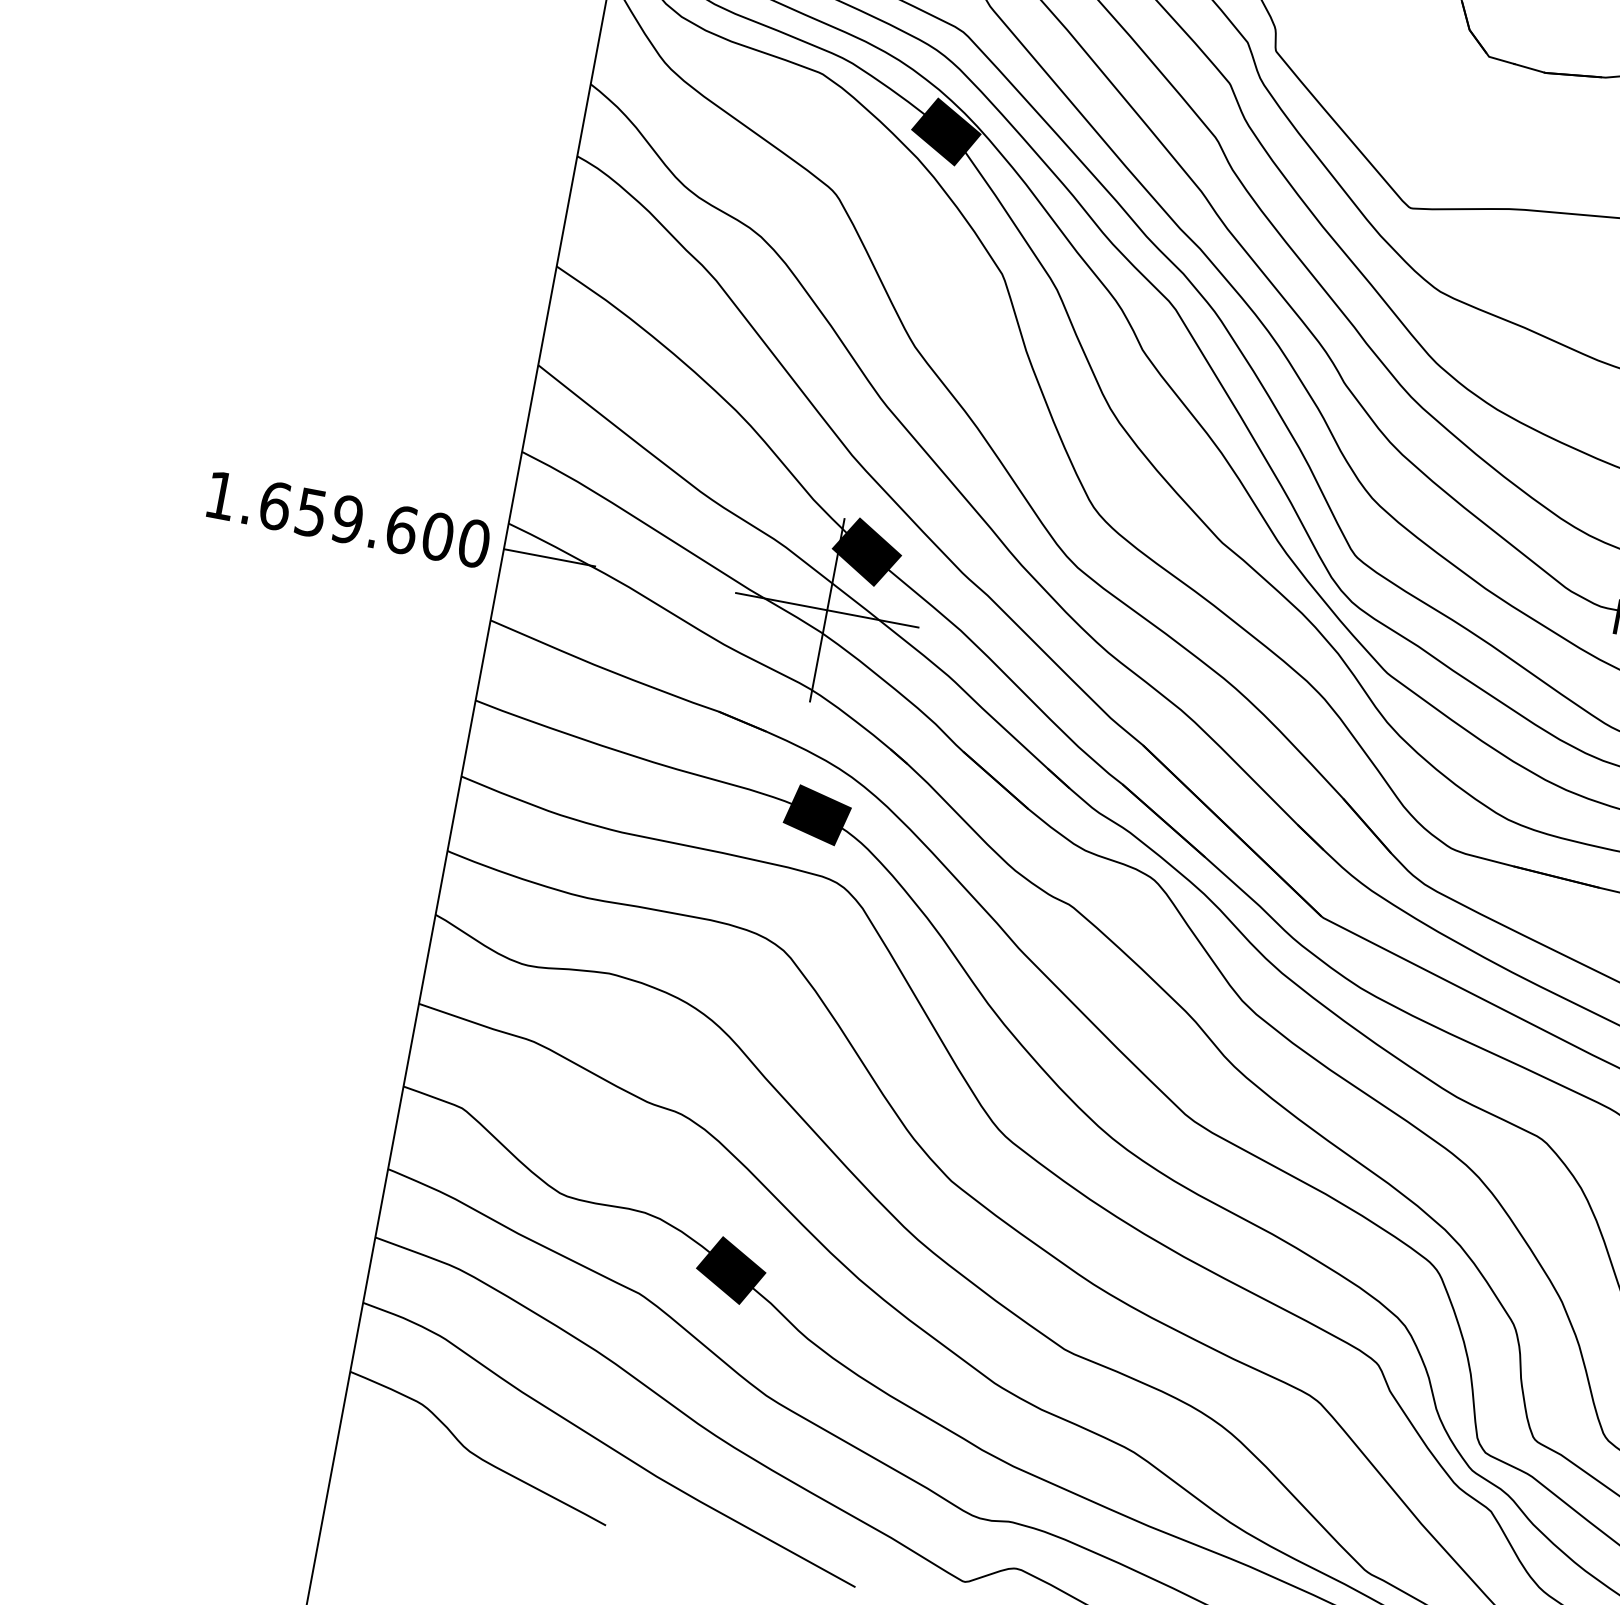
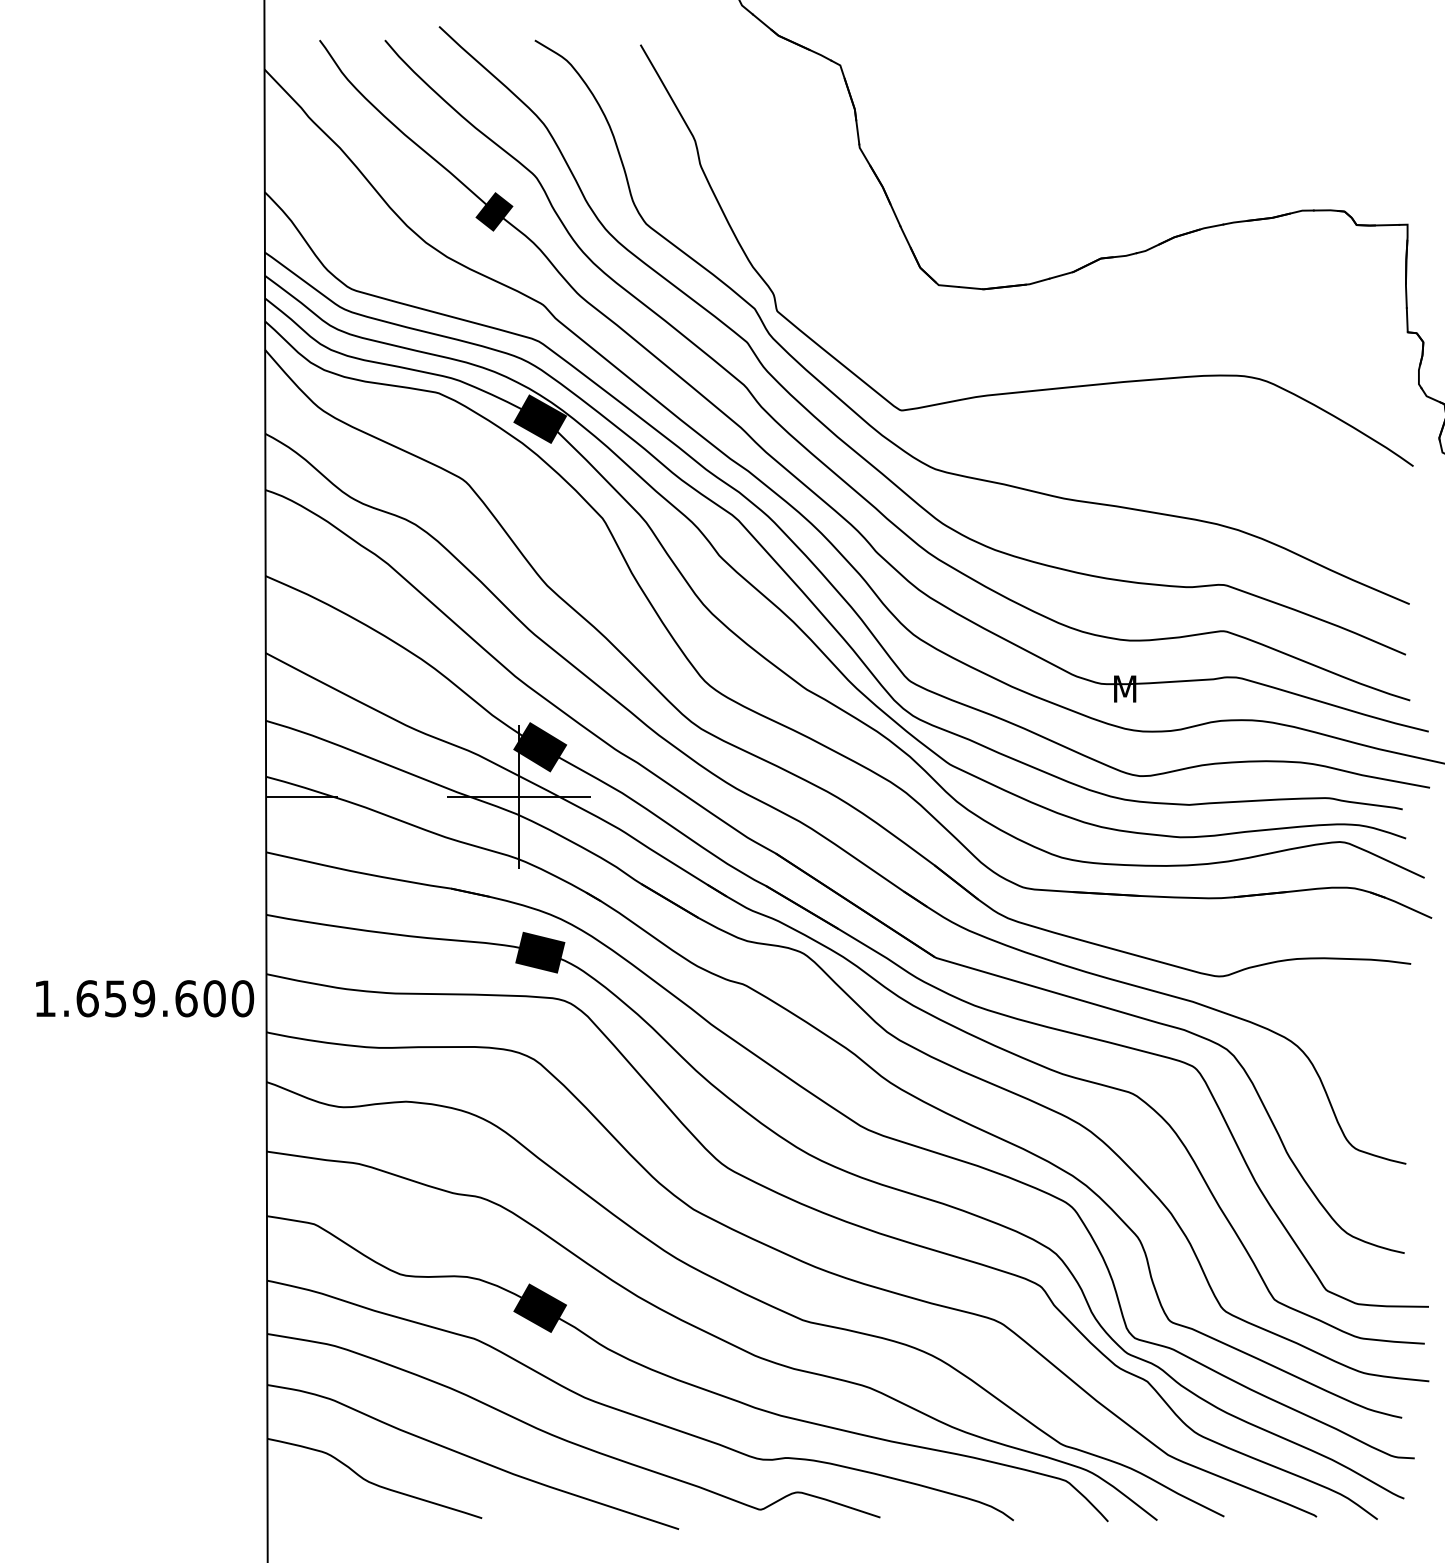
text: (349, 519) -> (145, 998), moved

